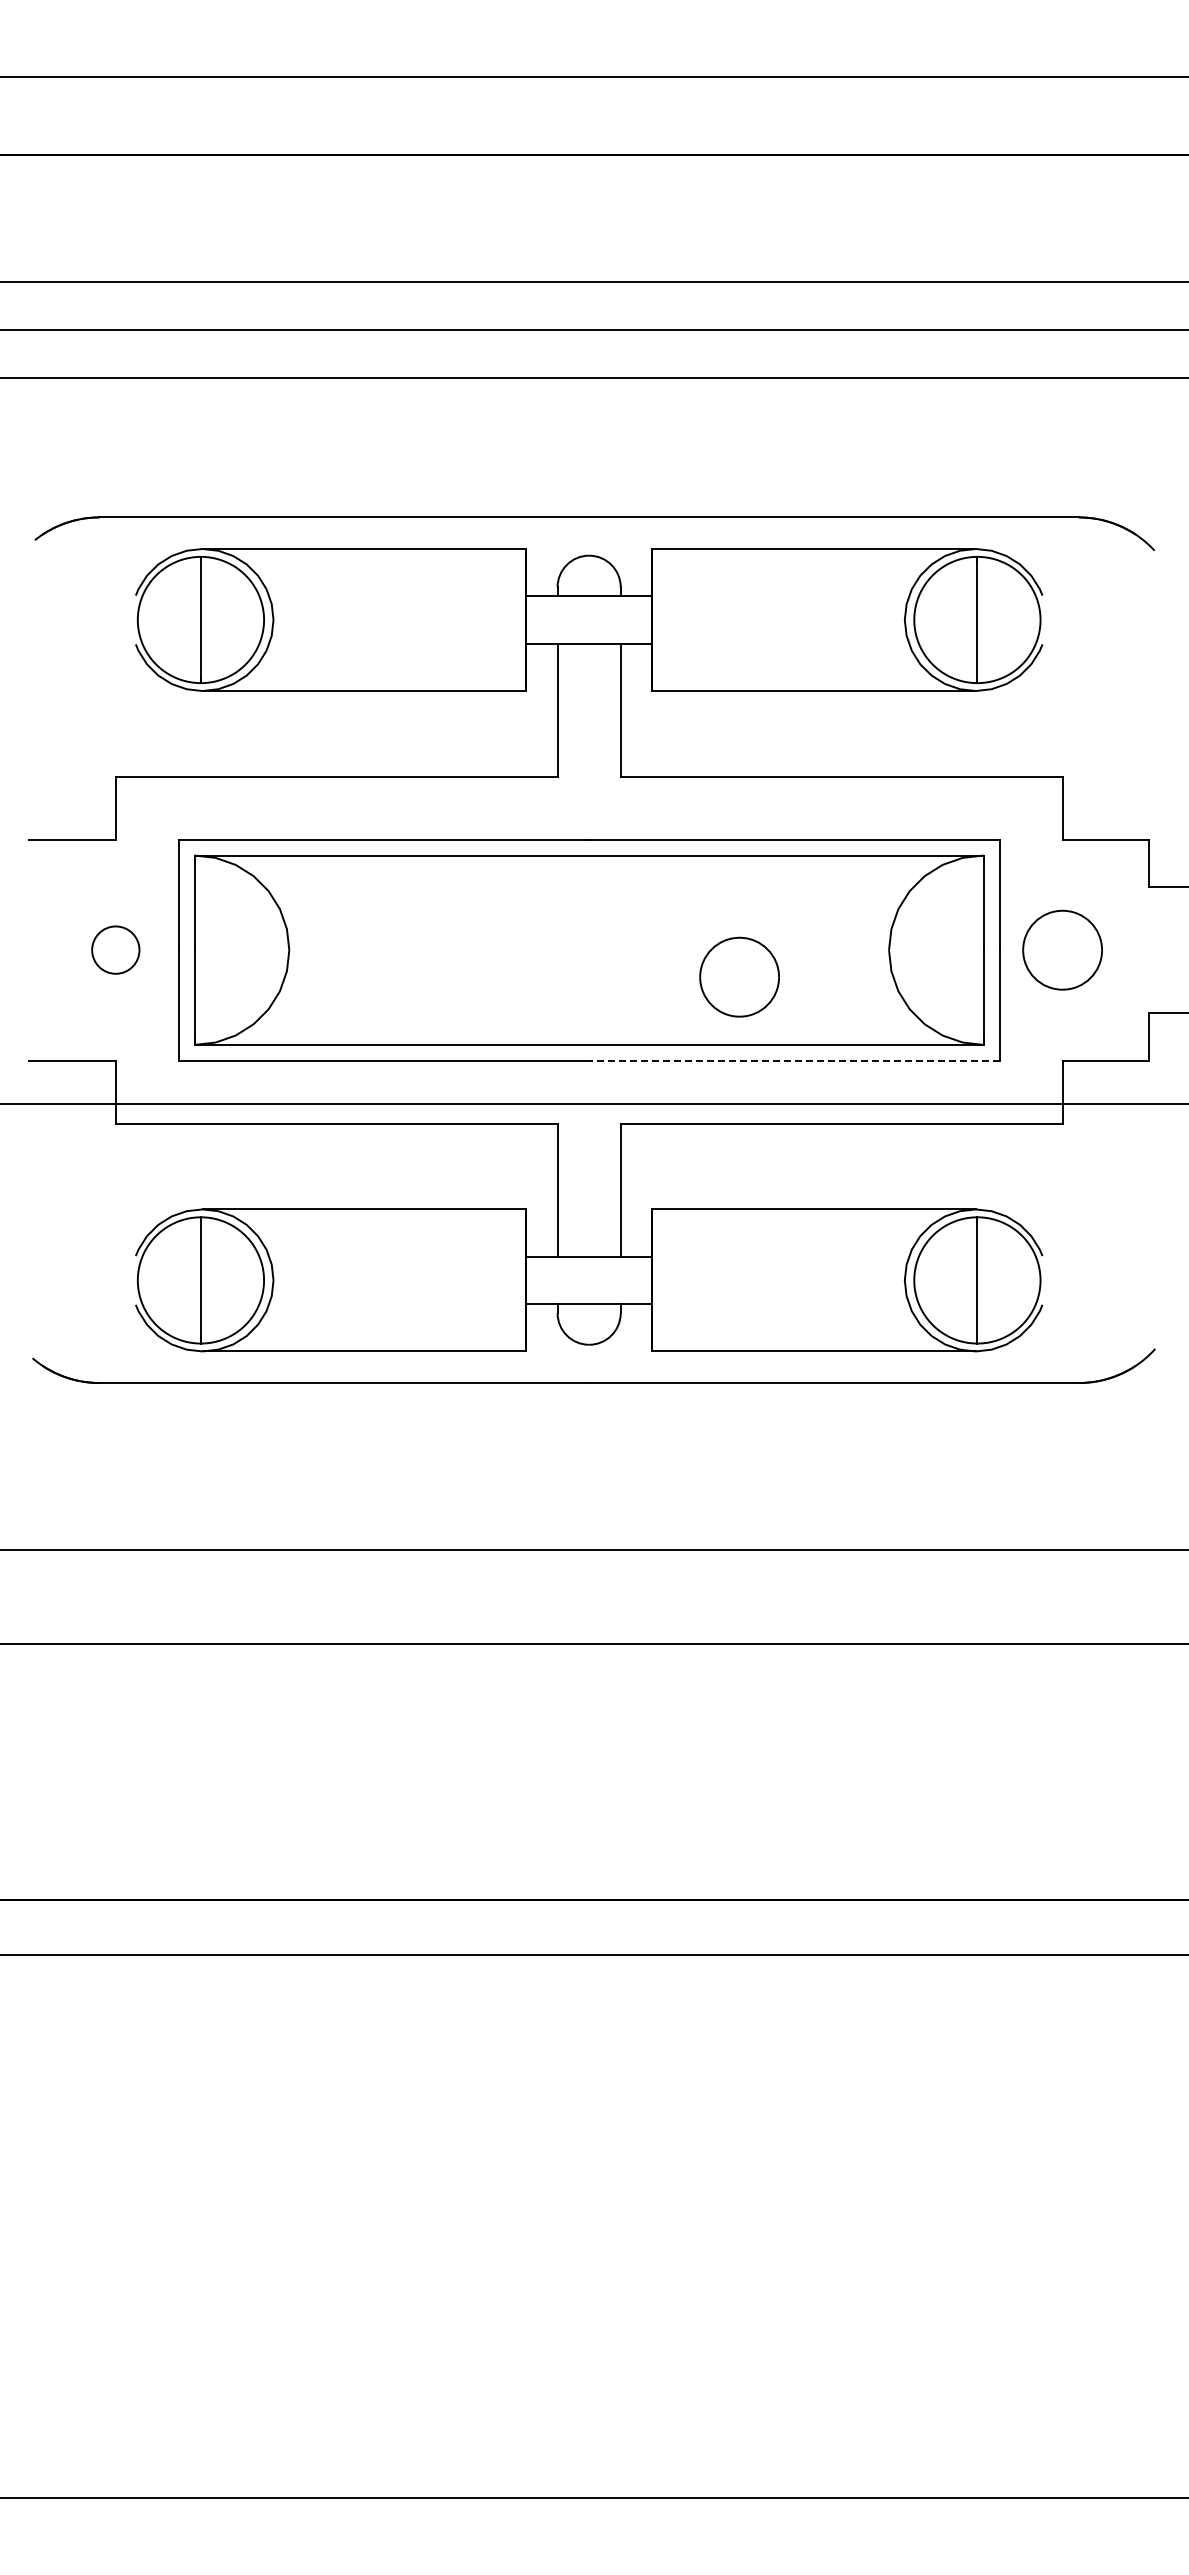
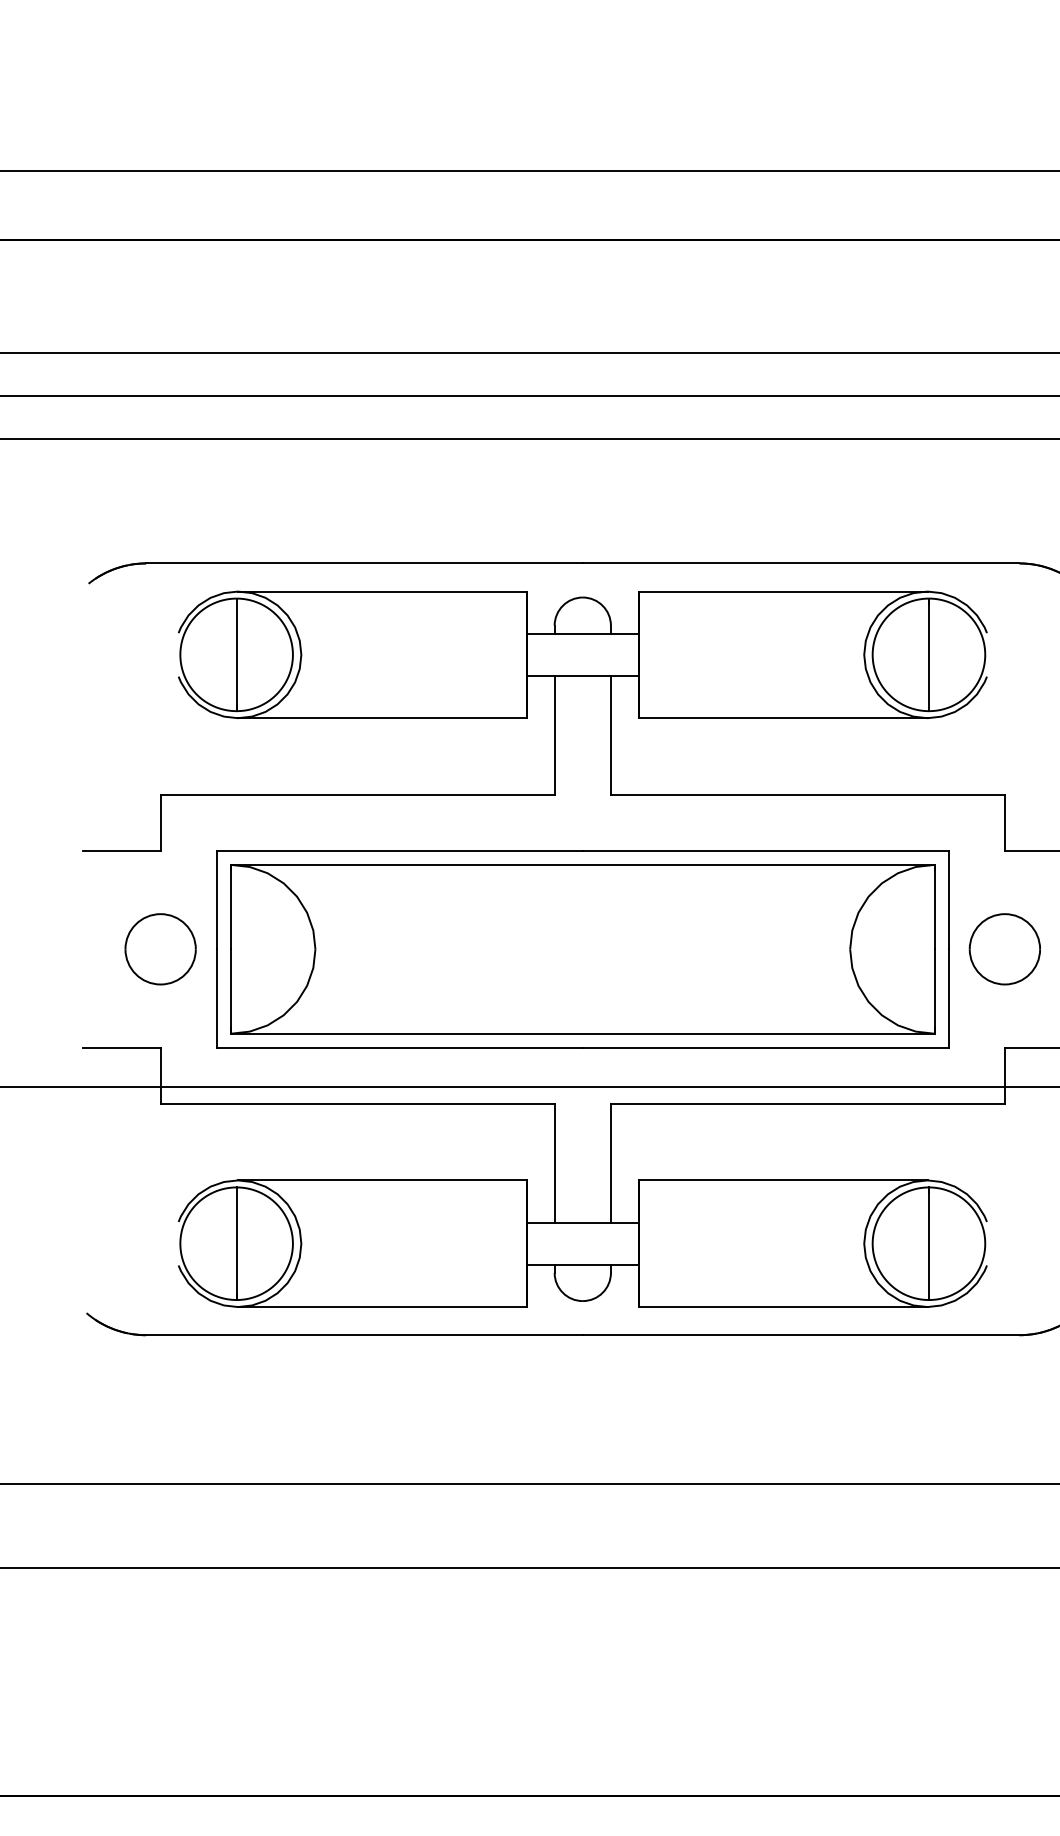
part: (115, 949) -> (160, 948), size x1.67
part: (739, 976) -> (716, 972), removed
line: (793, 1060) -> (764, 1047), dashed -> solid

